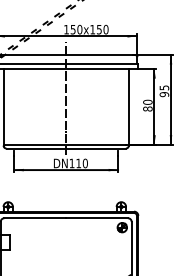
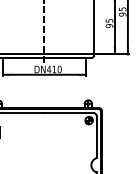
text: (147, 105) -> (109, 23), 80 -> 95
text: (71, 163) -> (48, 69), 110 -> 410

